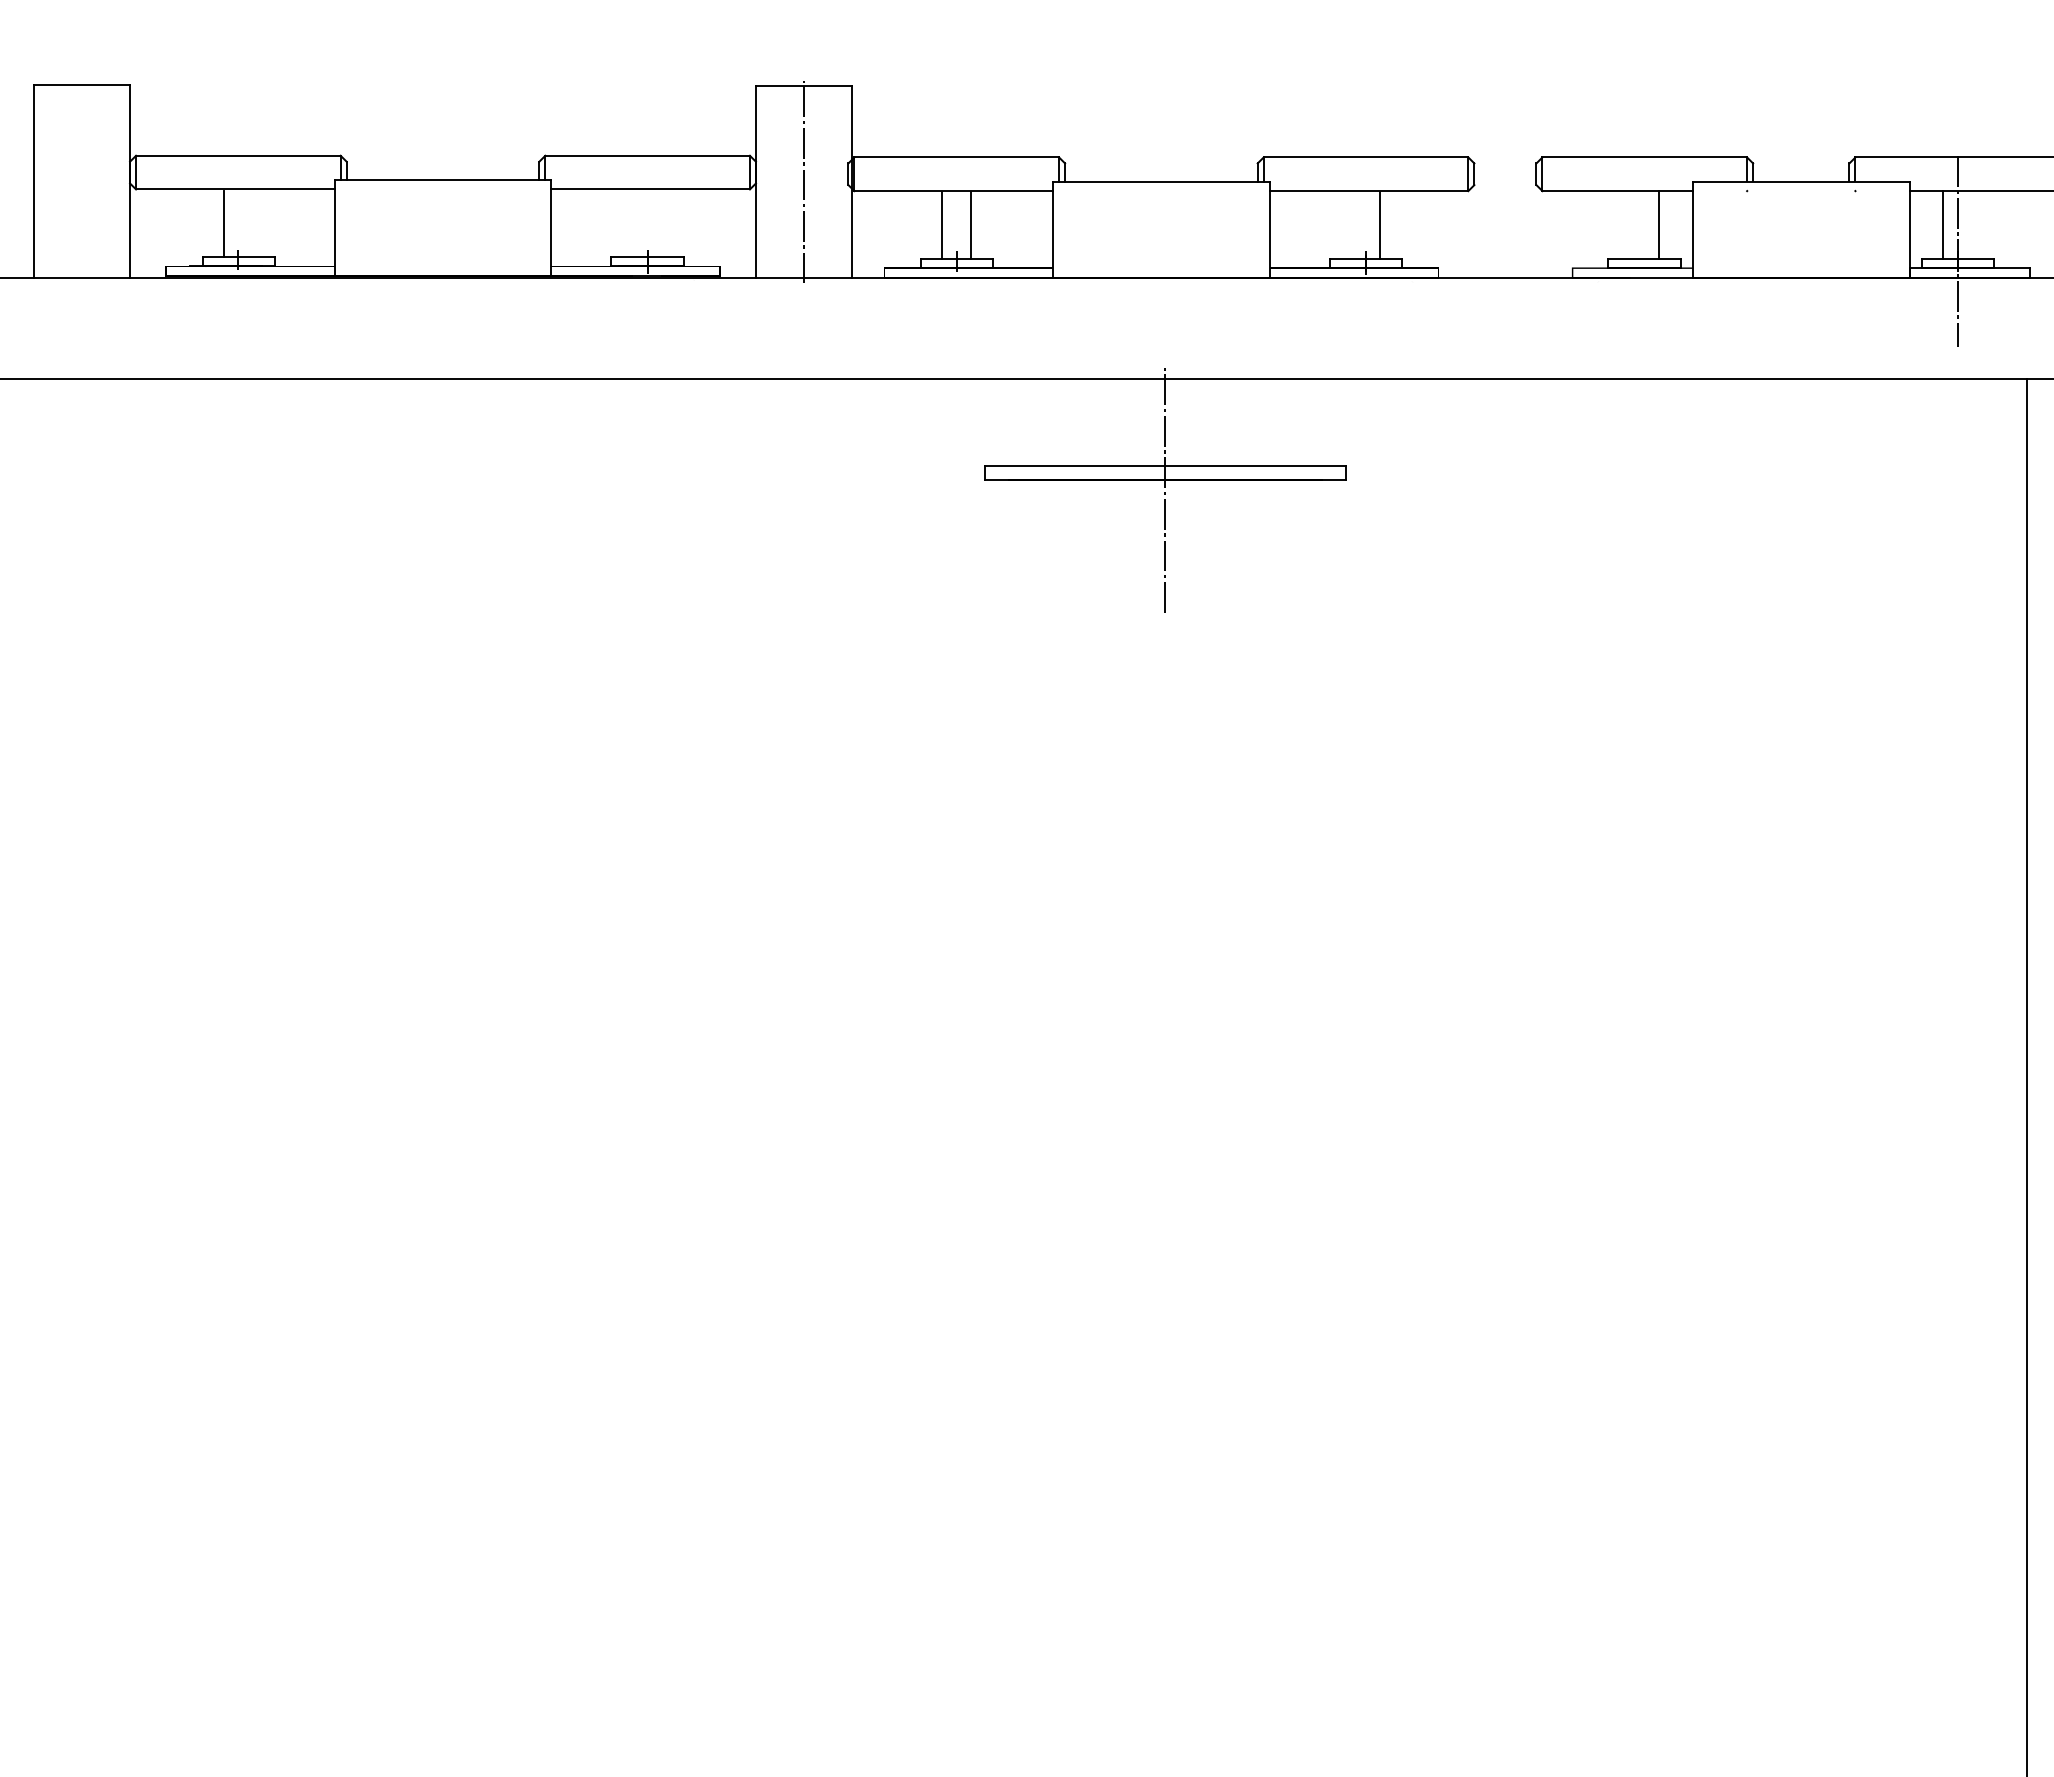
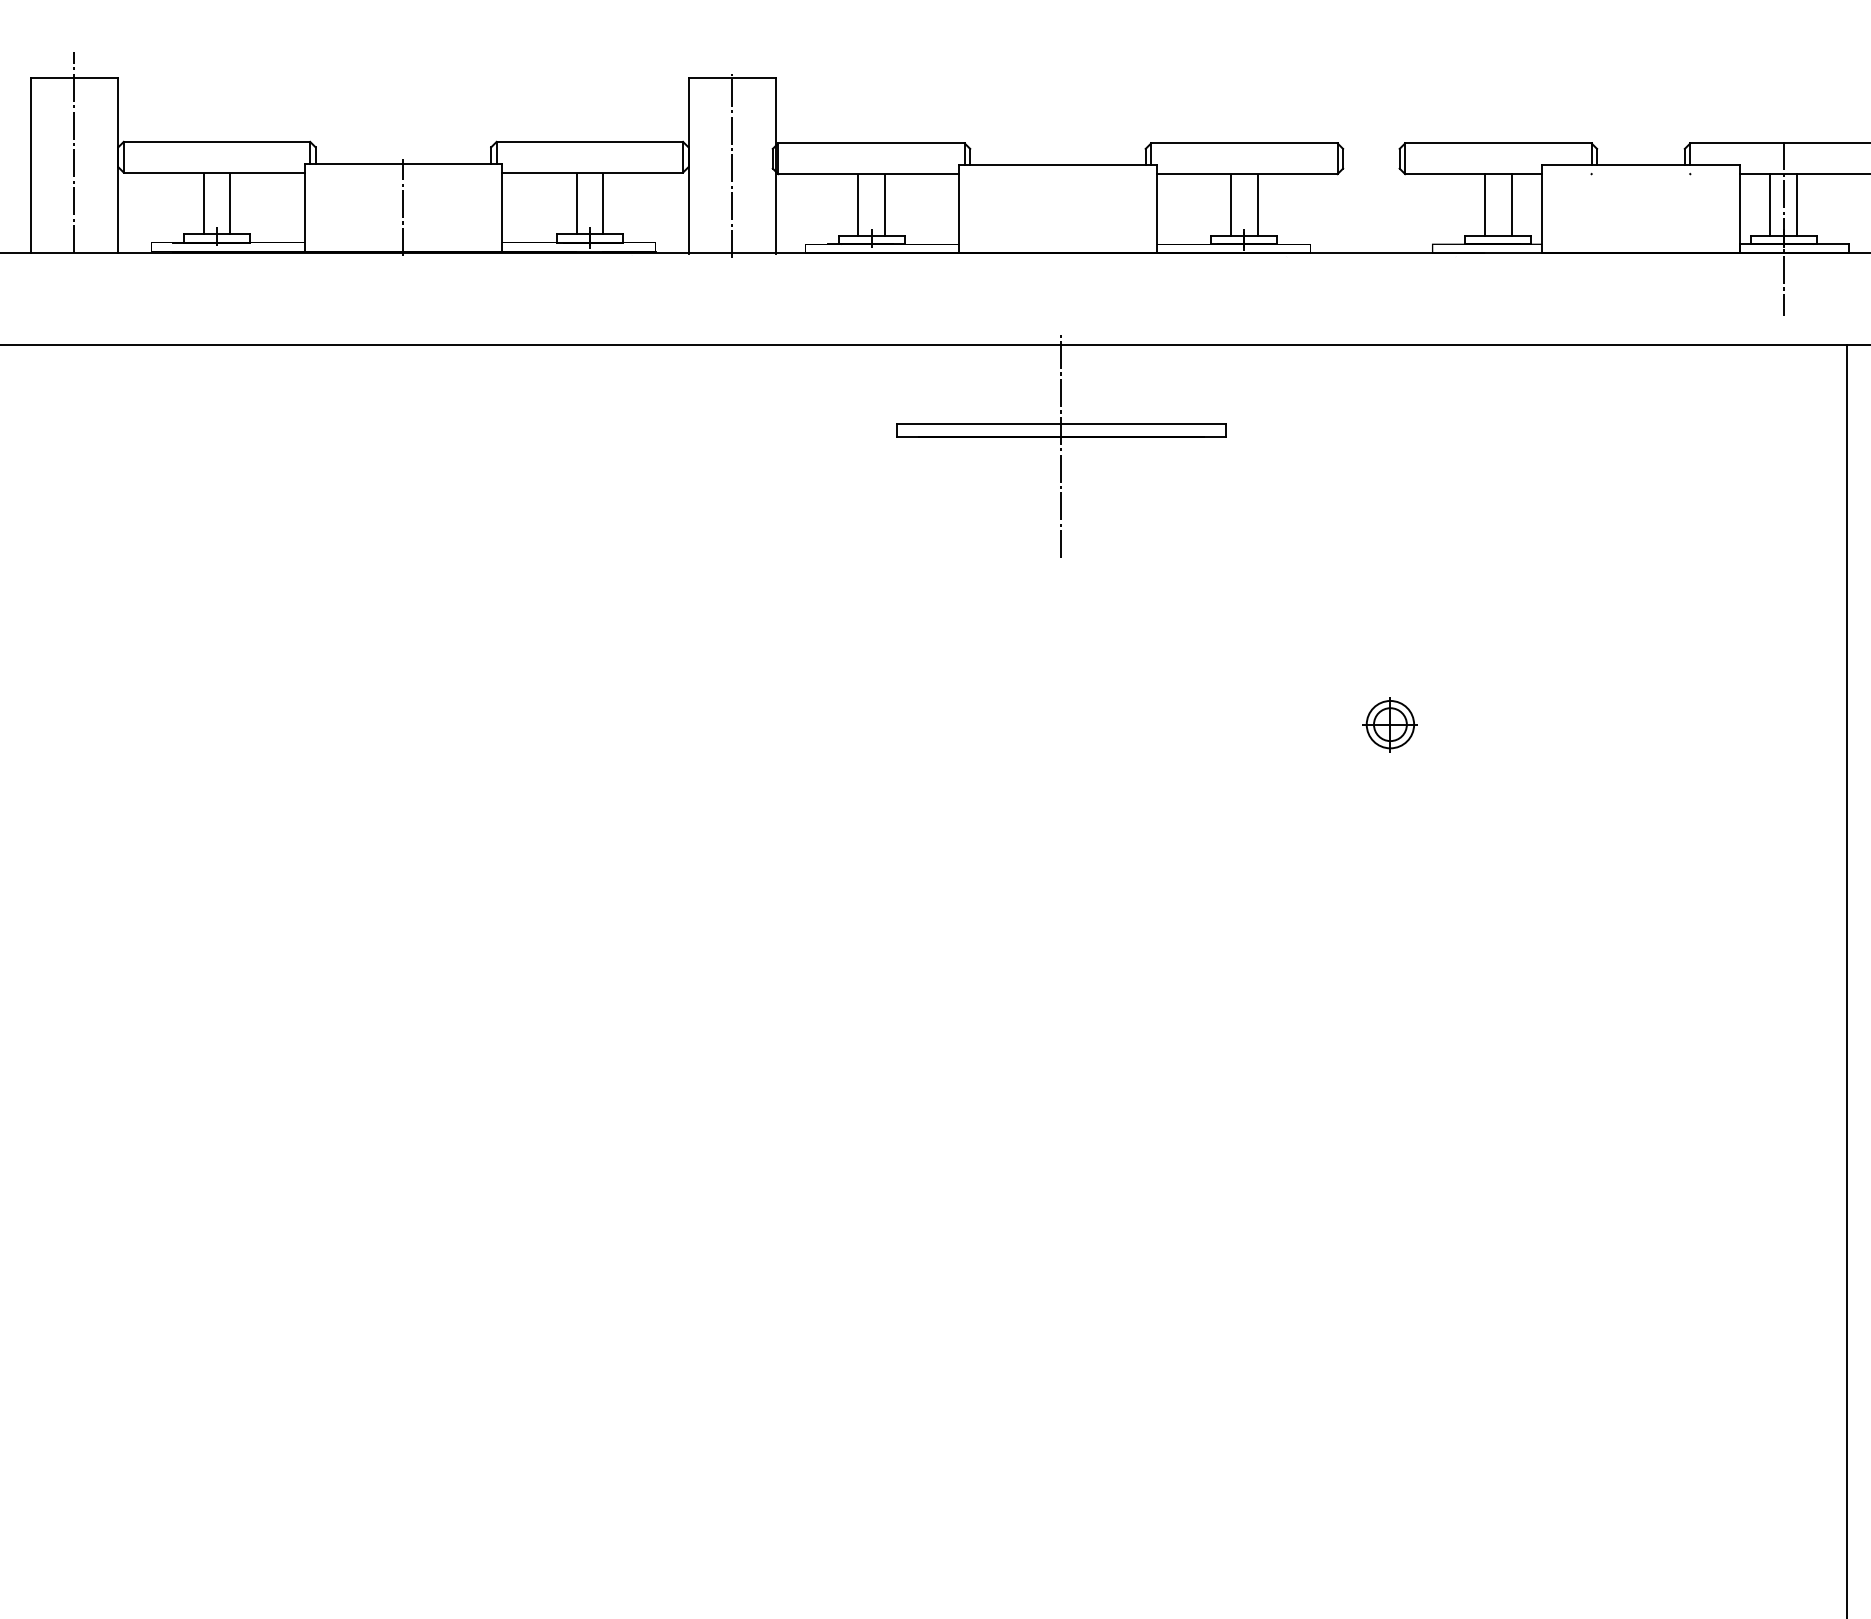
line: (81, 167) -> (74, 152), added
line: (252, 223) -> (229, 203), added
line: (633, 223) -> (576, 203), added
line: (662, 223) -> (603, 203), added
line: (1630, 224) -> (1485, 204), added
line: (1972, 224) -> (1796, 204), added
line: (1351, 225) -> (1231, 205), added
line: (443, 227) -> (403, 207), added
part: (1526, 795) -> (1390, 724), added

